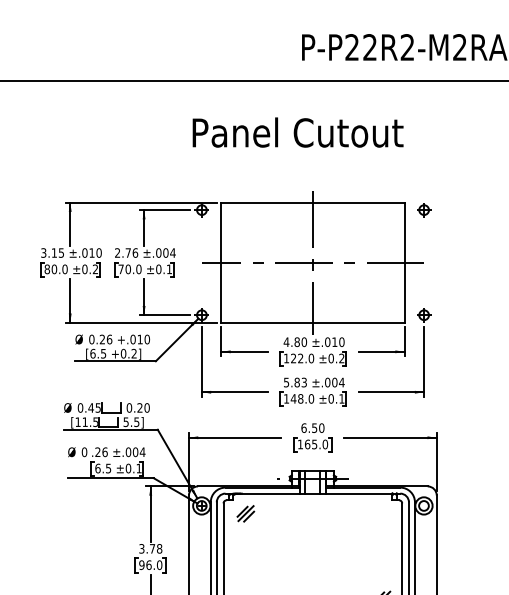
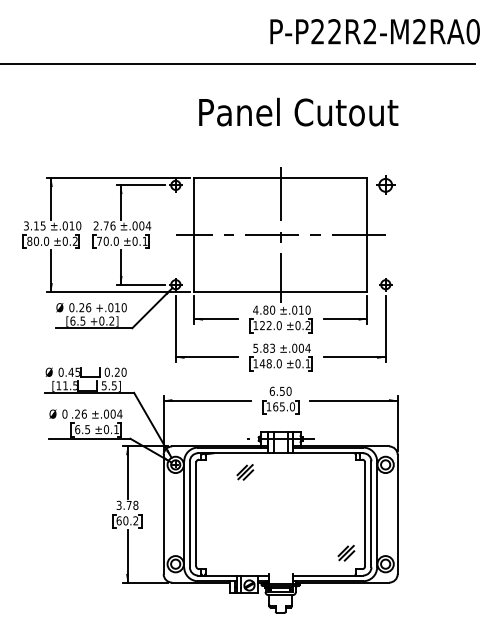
text: (297, 131) -> (298, 111), moved
part: (423, 210) -> (385, 185), size x1.4
part: (246, 513) -> (245, 472), moved
text: (150, 564) -> (127, 520), 96.0 -> 60.2

